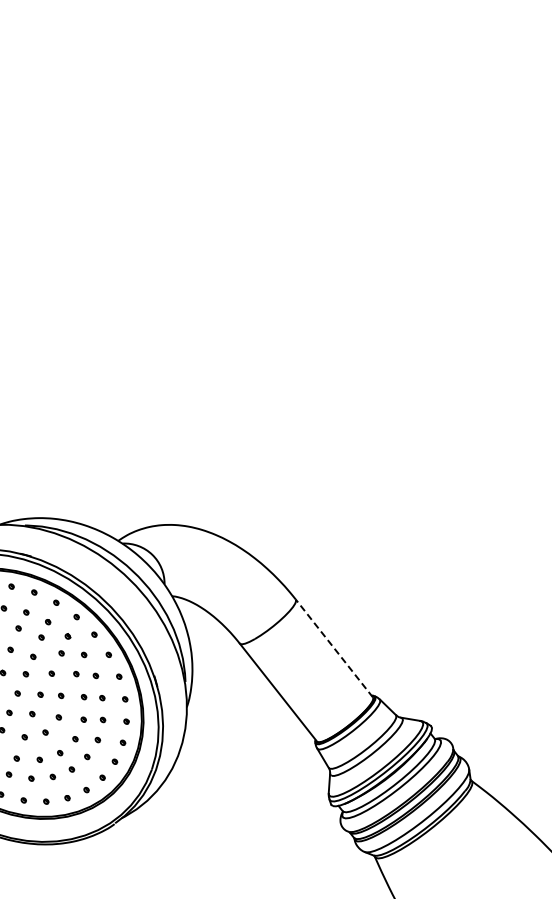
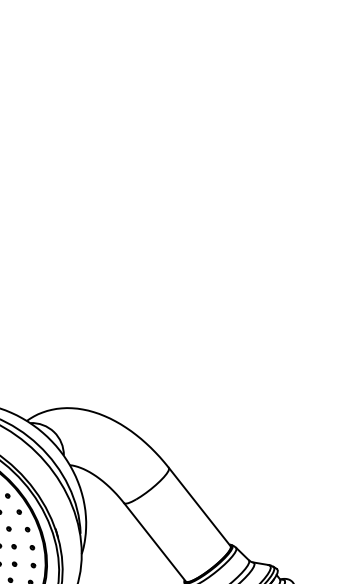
line: (334, 648) -> (199, 507), dashed -> solid

